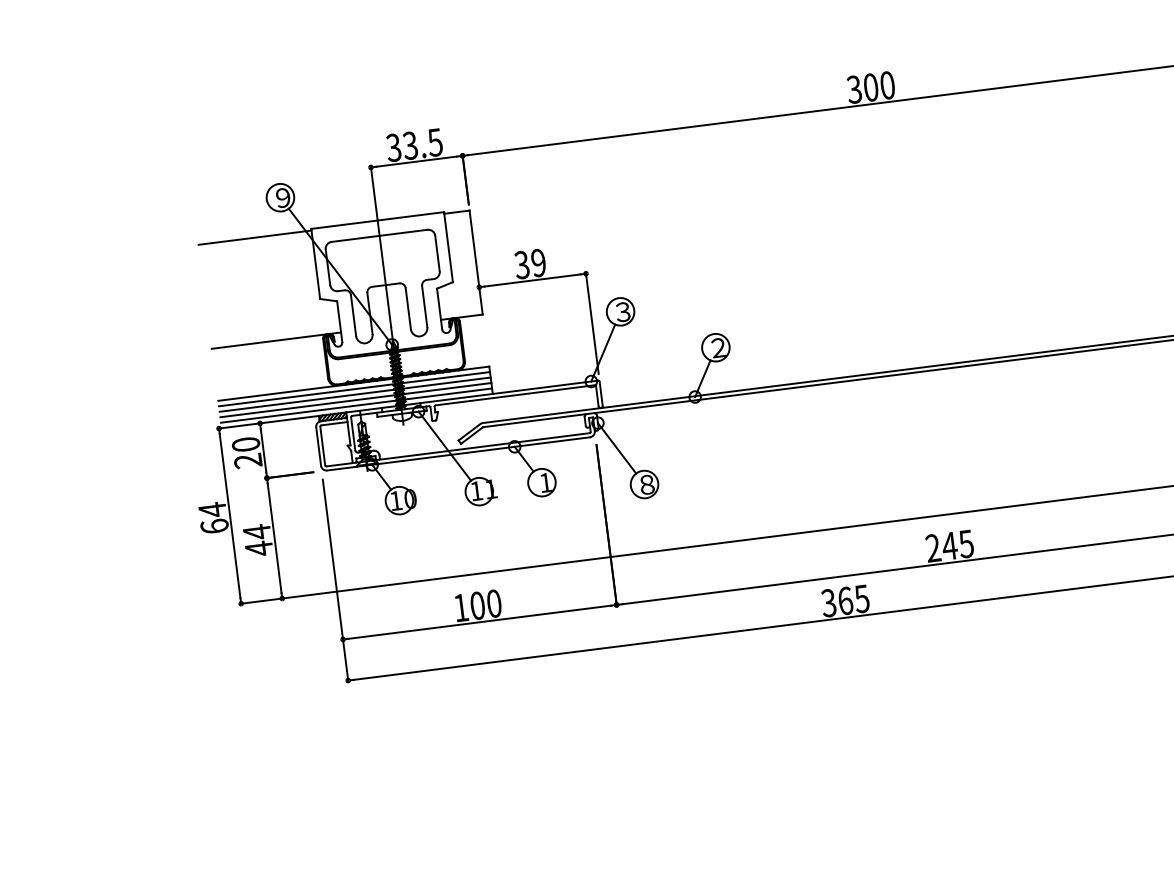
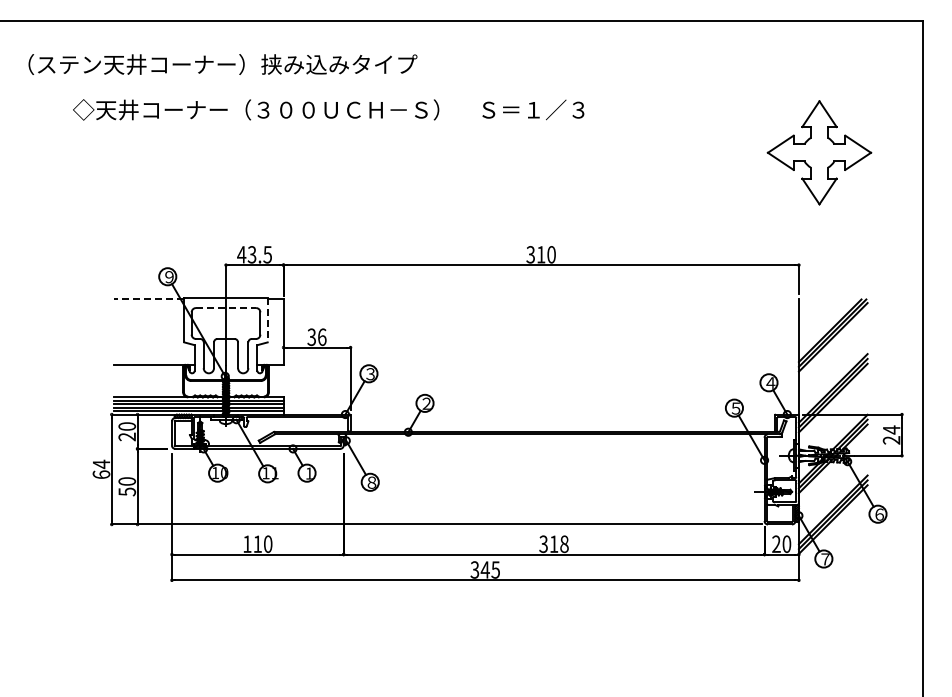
text: (871, 87) -> (541, 254), 300 -> 310
text: (393, 147) -> (241, 254), 33.5 -> 43.5
line: (380, 236) -> (226, 308), solid -> dashed
line: (254, 237) -> (148, 299), solid -> dashed
line: (448, 247) -> (267, 320), solid -> dashed
text: (539, 263) -> (322, 337), 39 -> 36
text: (258, 540) -> (127, 486), 44 -> 50
text: (949, 546) -> (553, 544), 245 -> 318
text: (844, 600) -> (484, 569), 365 -> 345
text: (477, 606) -> (257, 544), 100 -> 110

